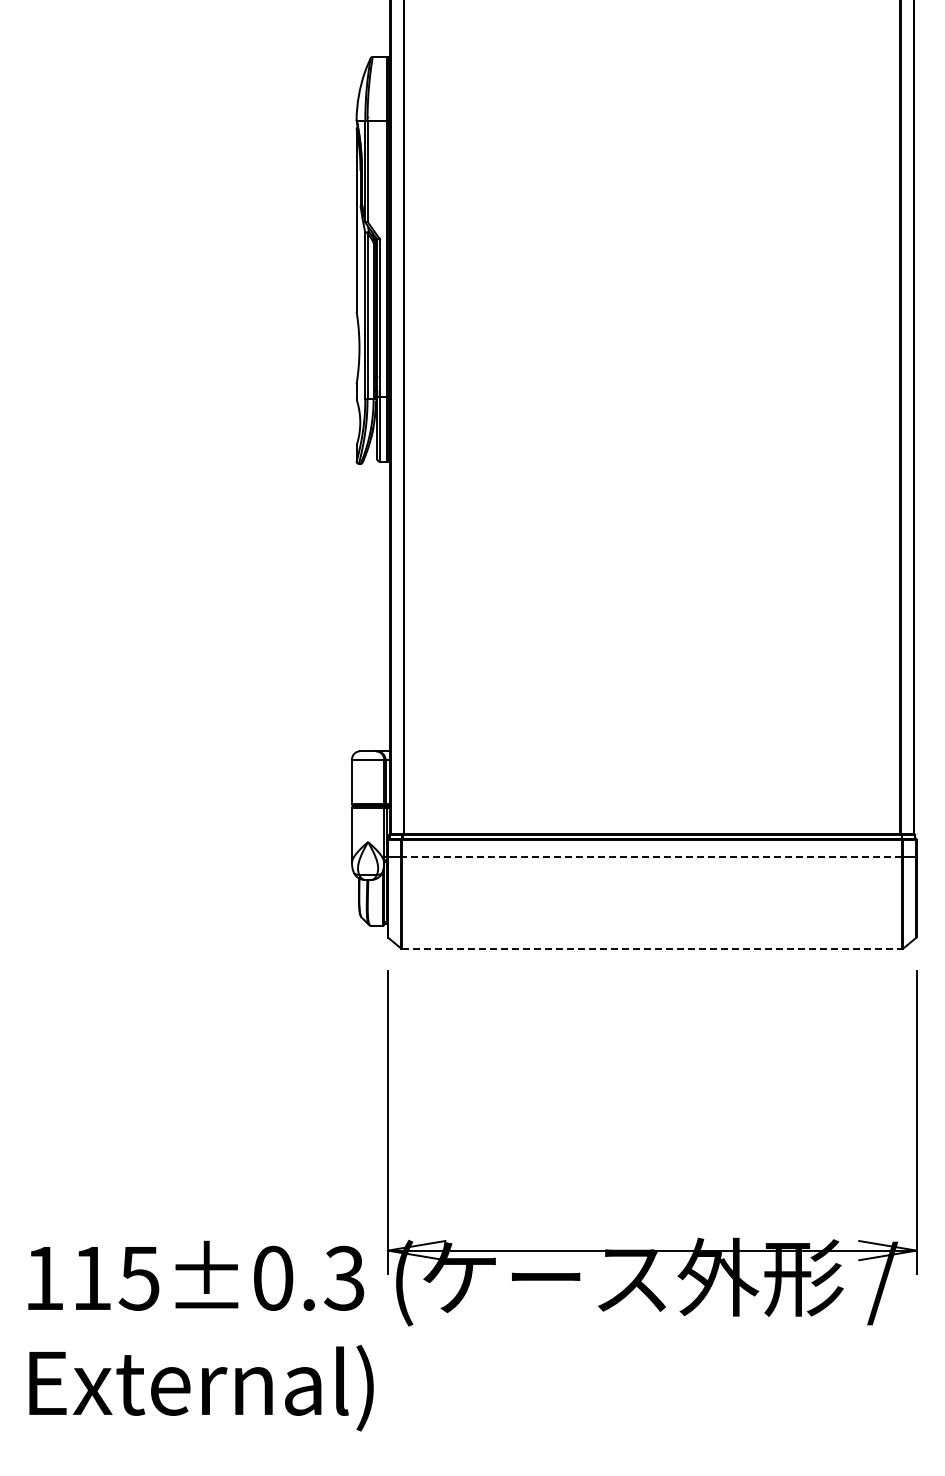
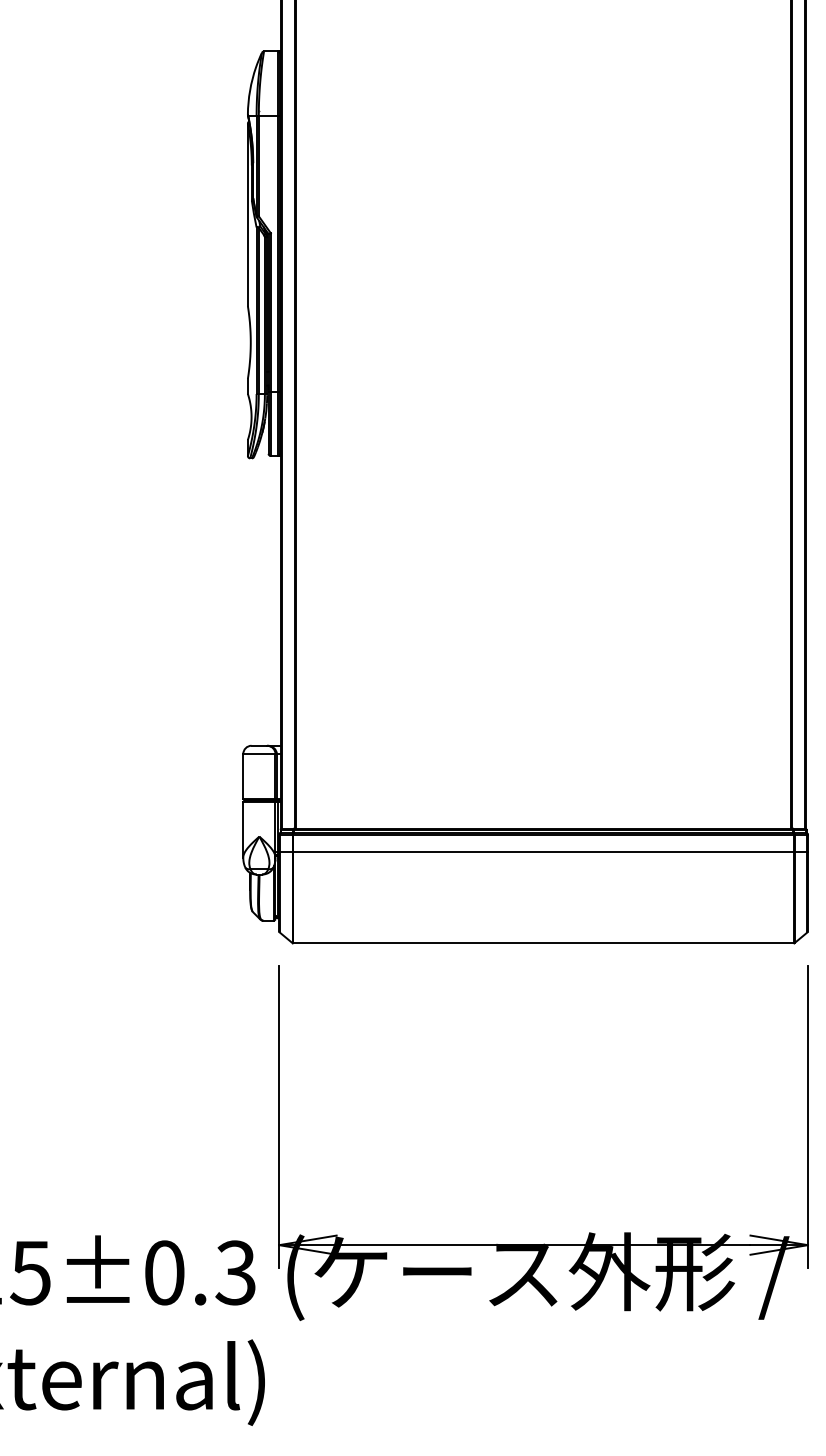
line: (651, 856) -> (542, 851), dashed -> solid
line: (652, 948) -> (543, 943), dashed -> solid

